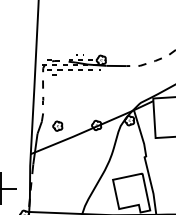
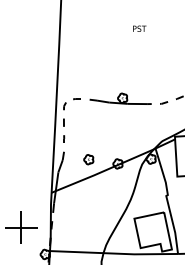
hatch: (71, 64) -> (92, 102), removed
part: (57, 126) -> (88, 159), moved

